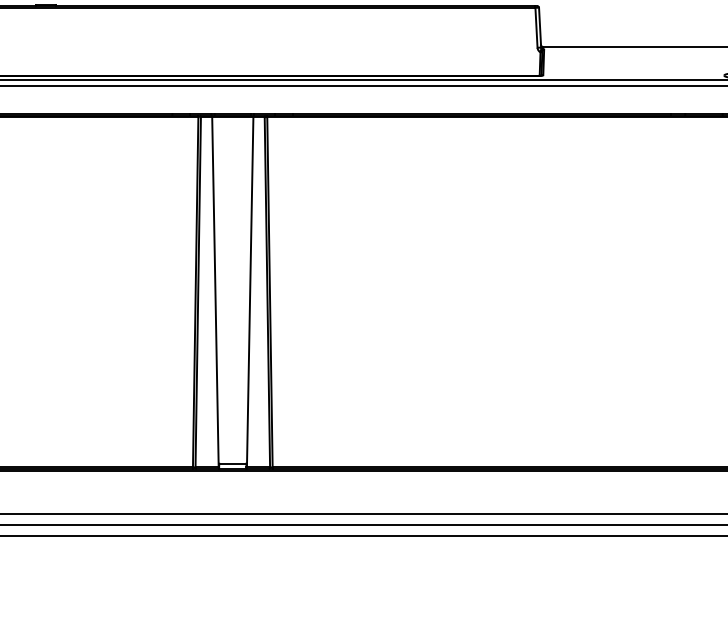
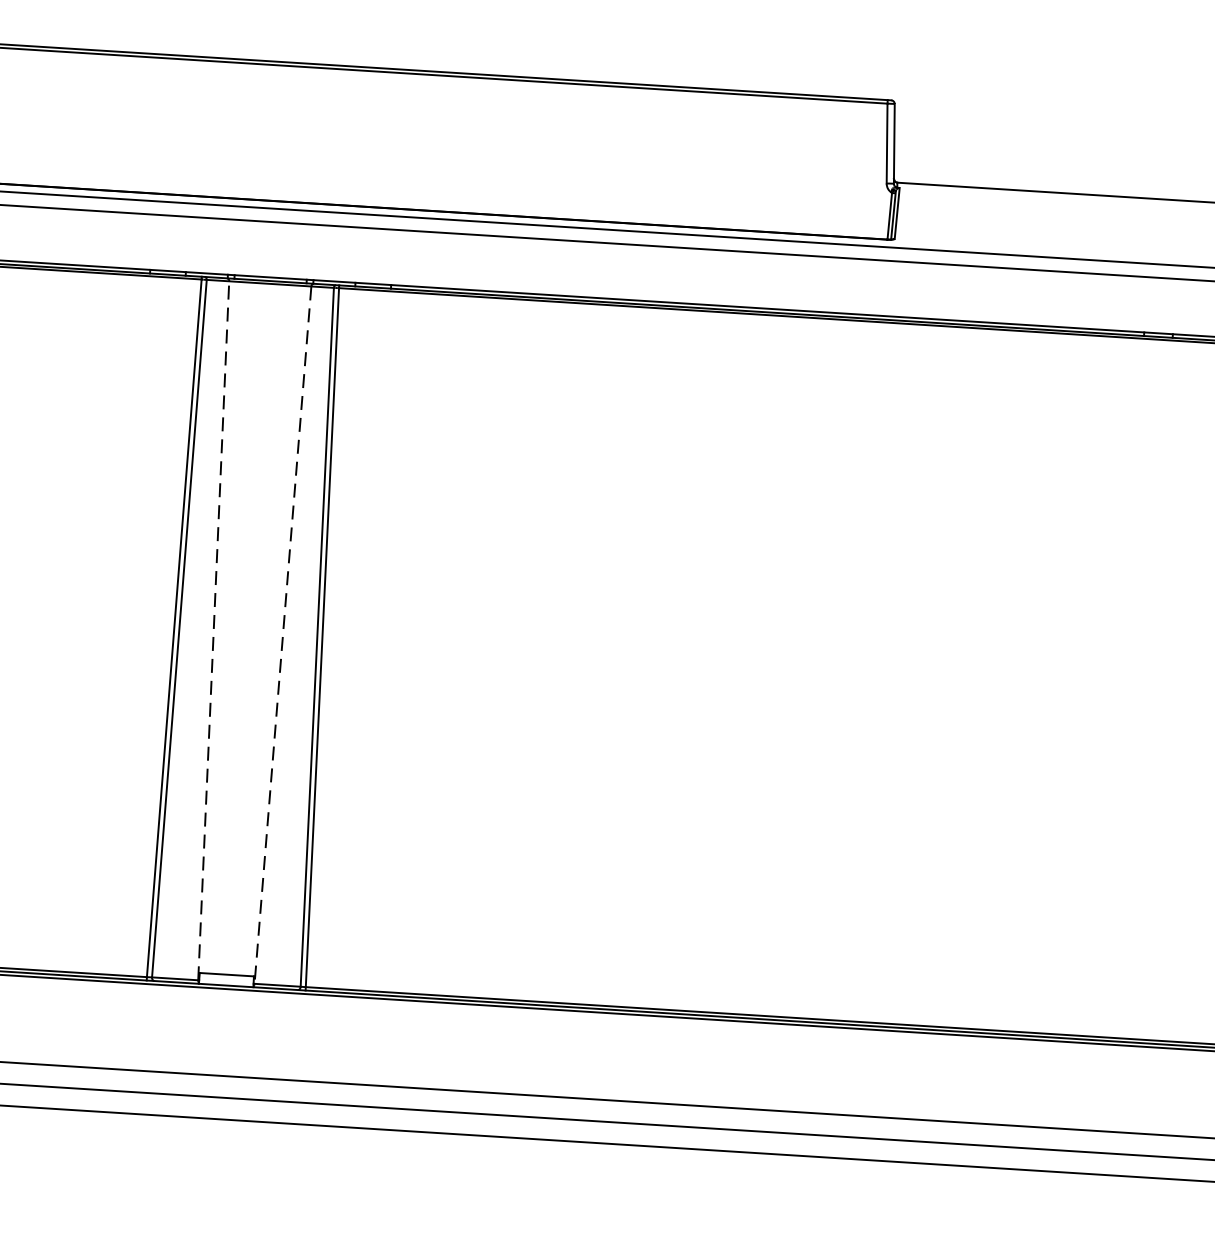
line: (215, 291) -> (213, 629), solid -> dashed
line: (250, 292) -> (283, 635), solid -> dashed

